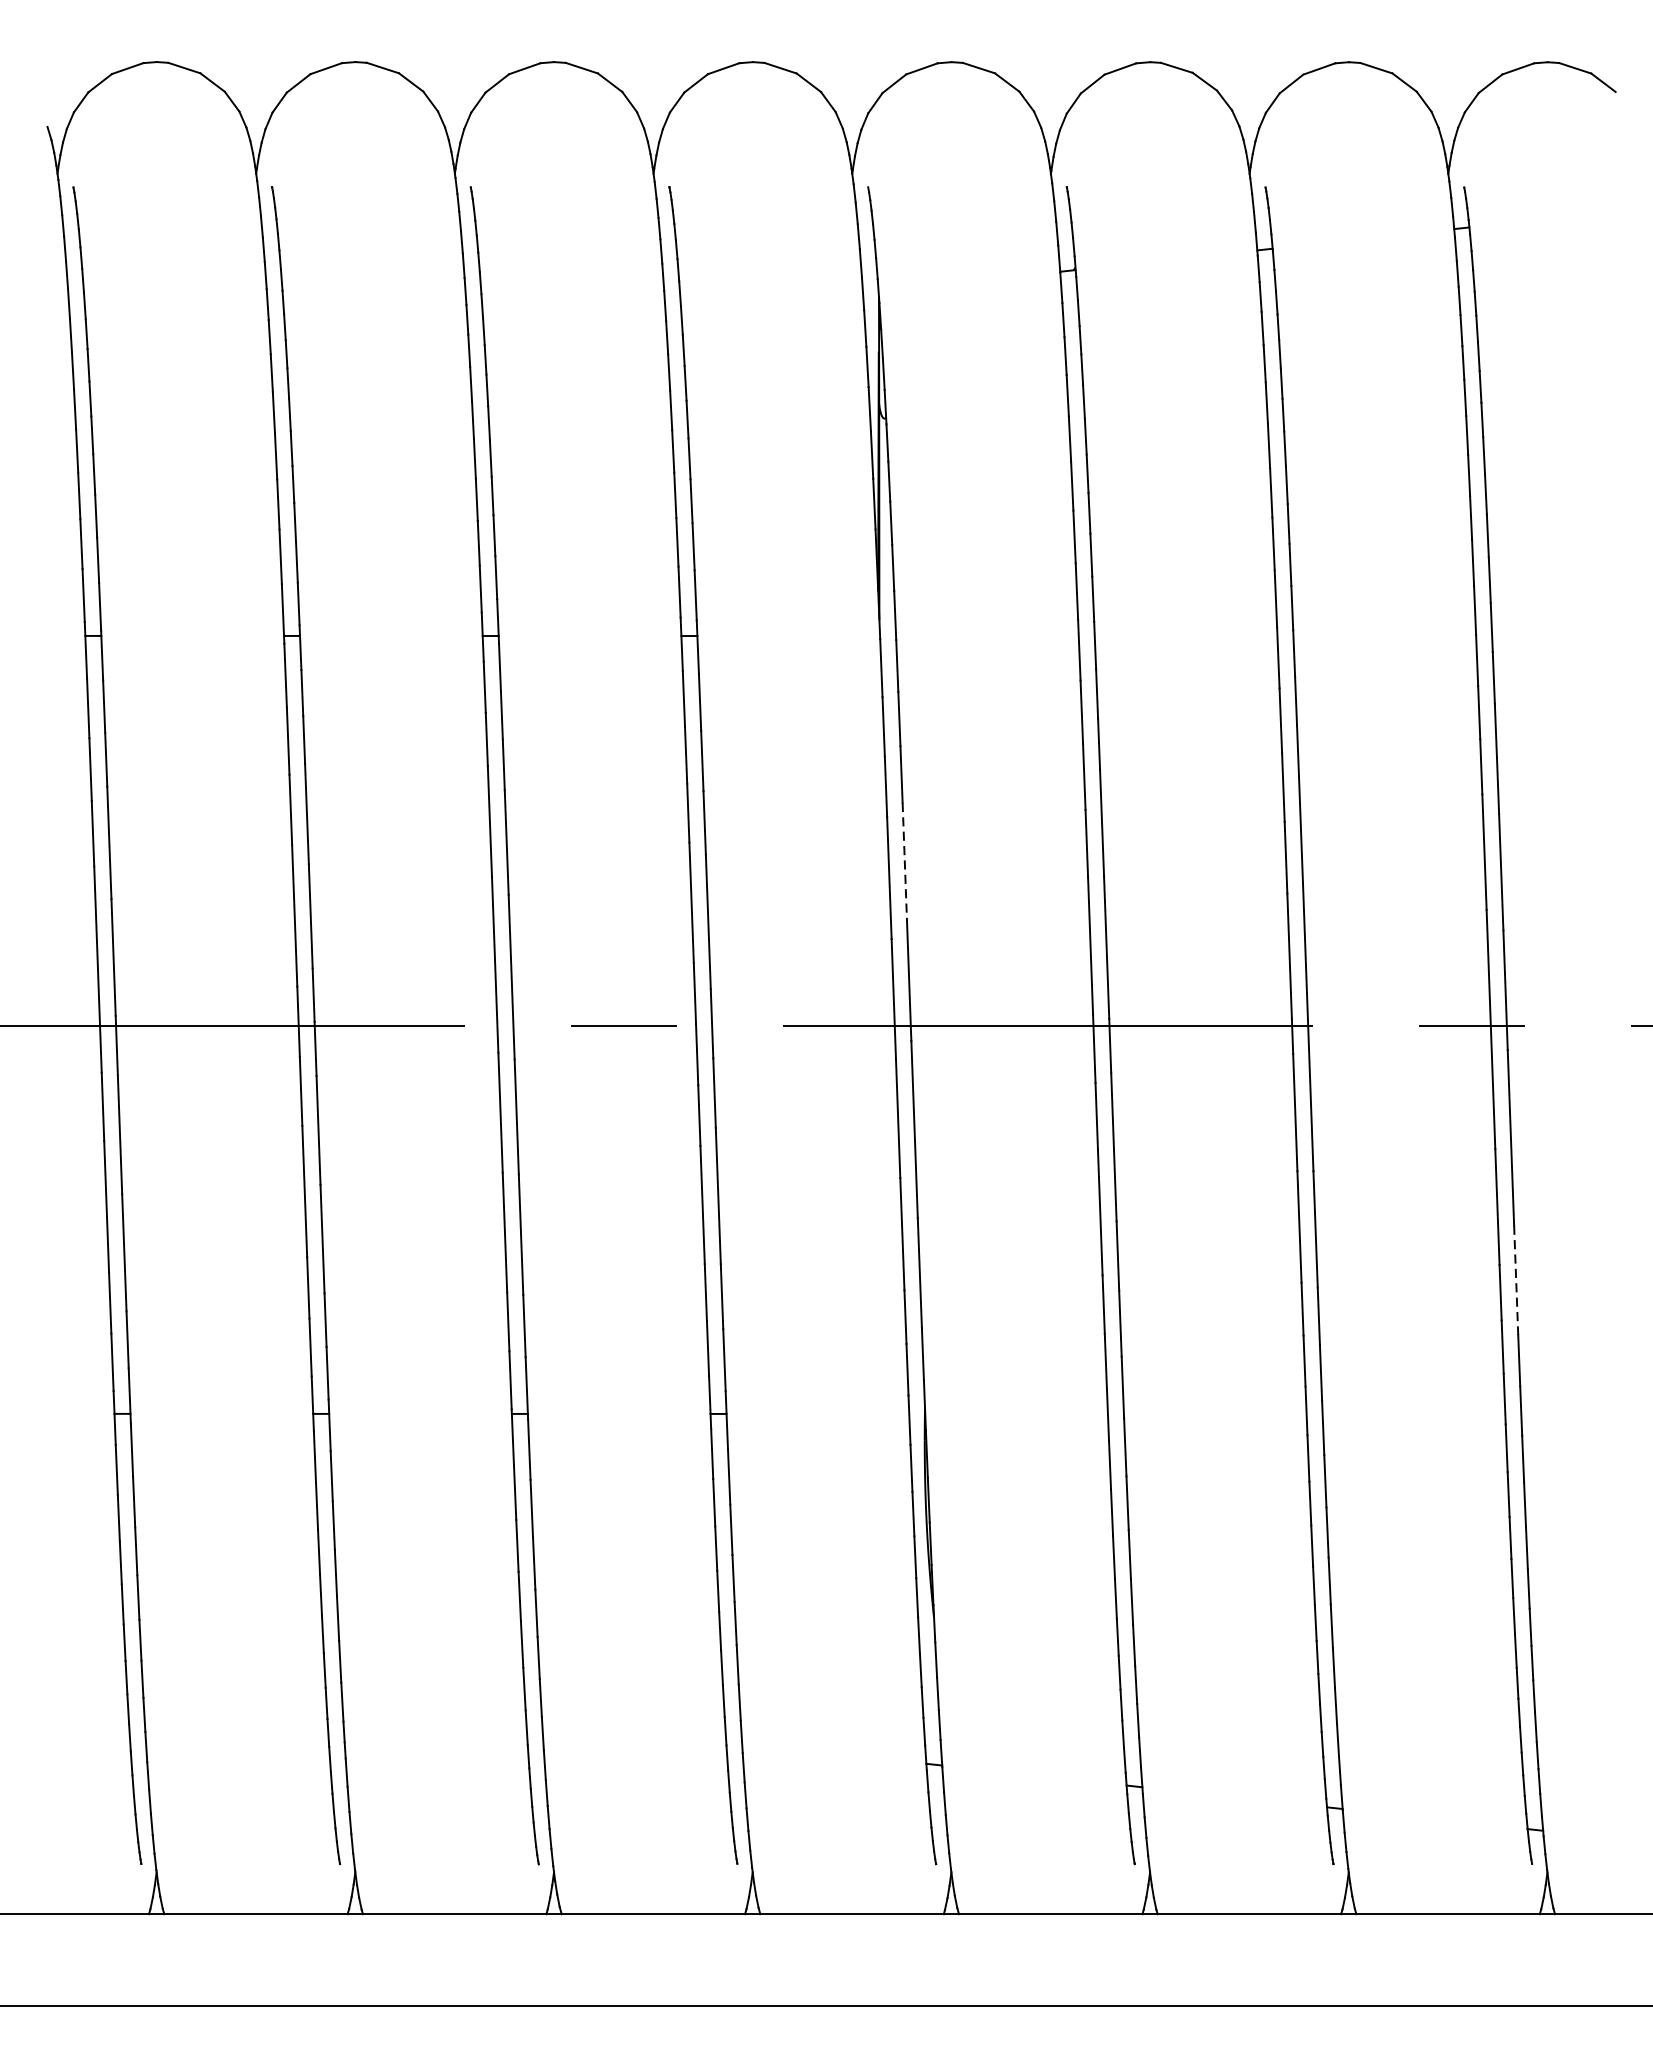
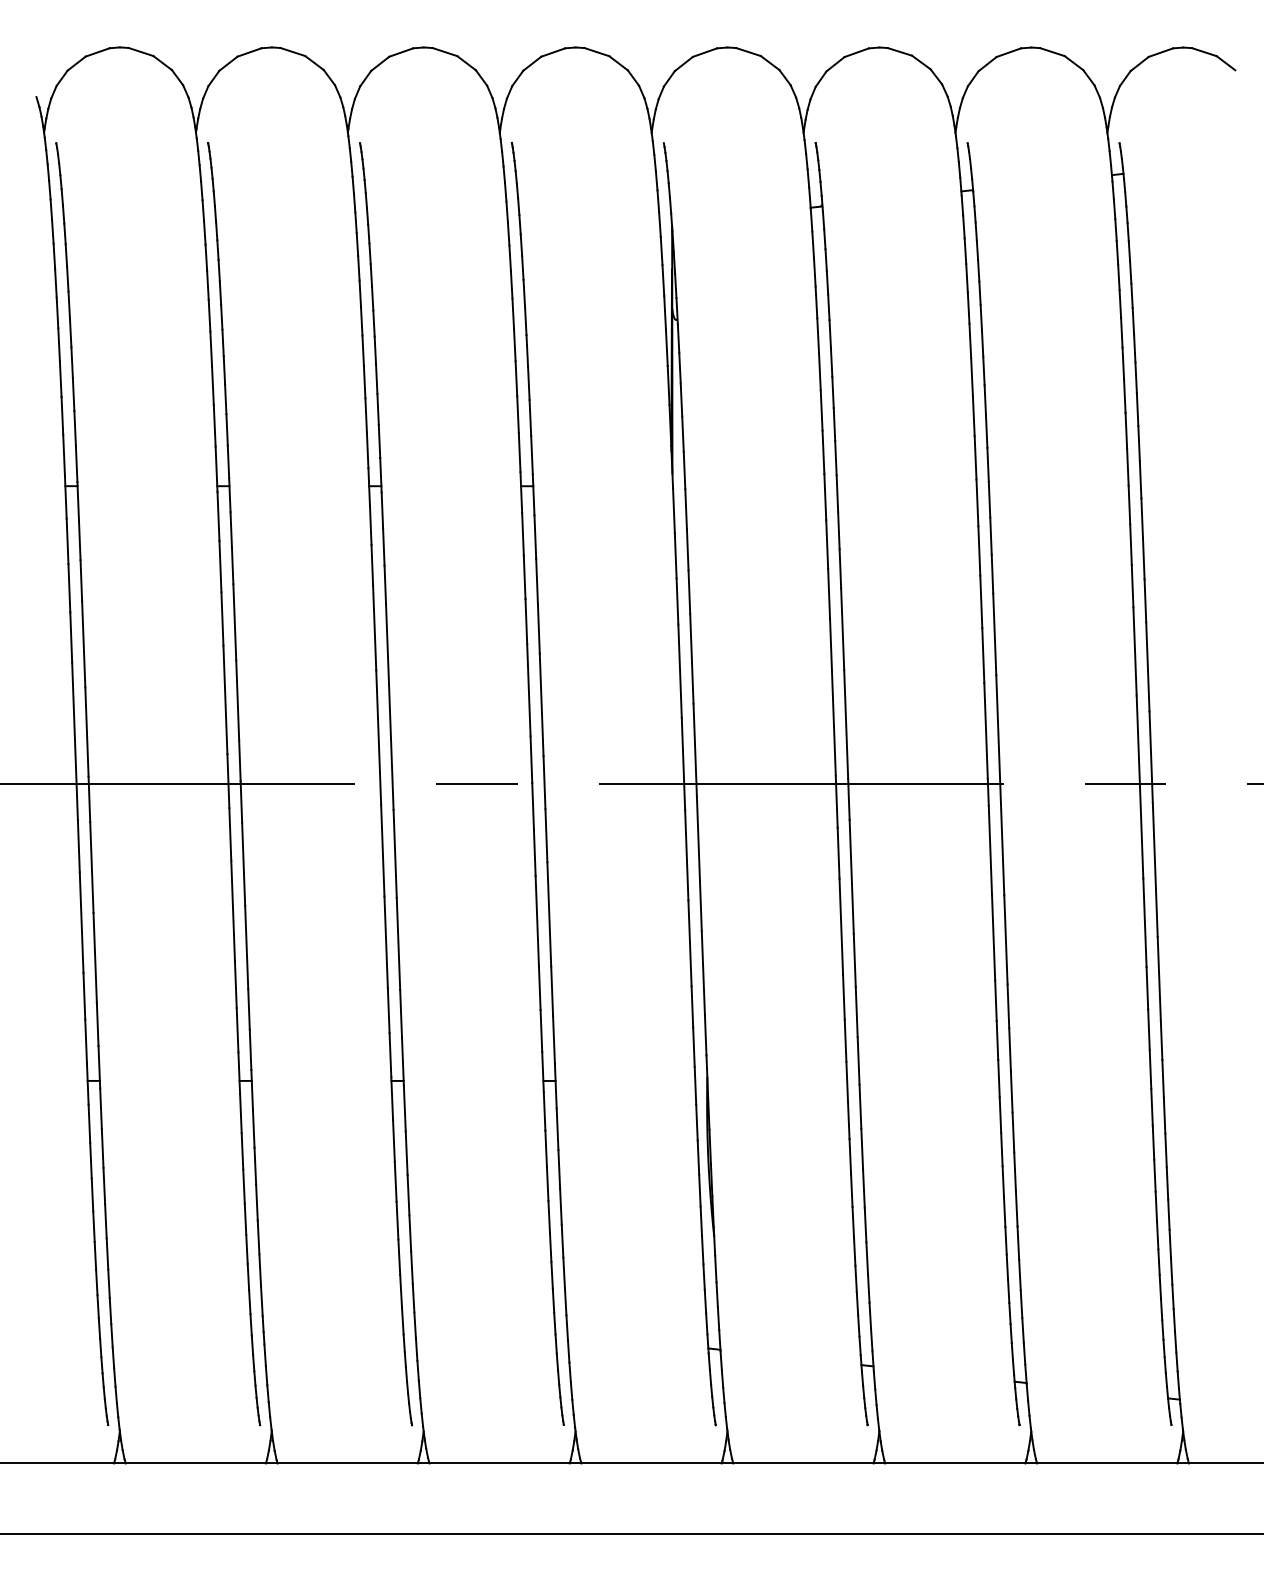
line: (904, 861) -> (691, 658), dashed -> solid
line: (1516, 1279) -> (1159, 978), dashed -> solid

